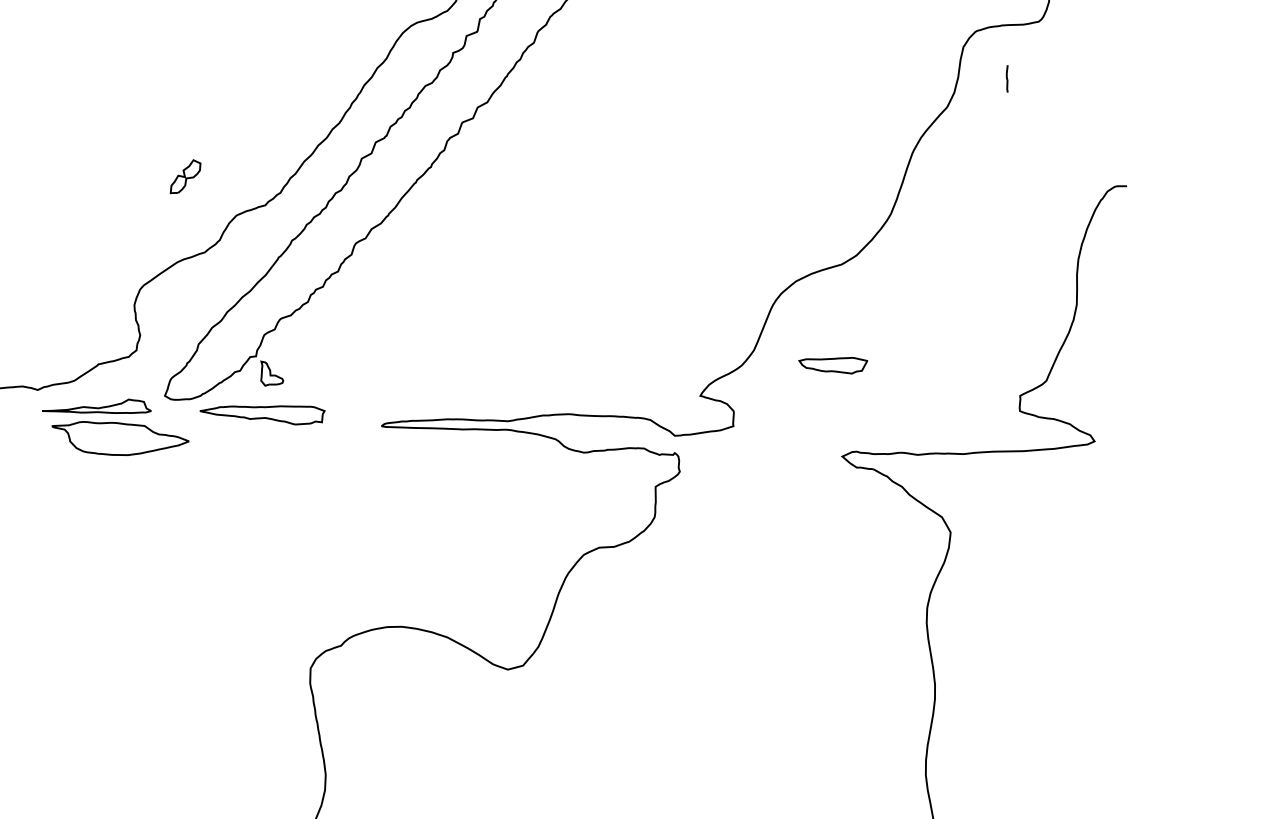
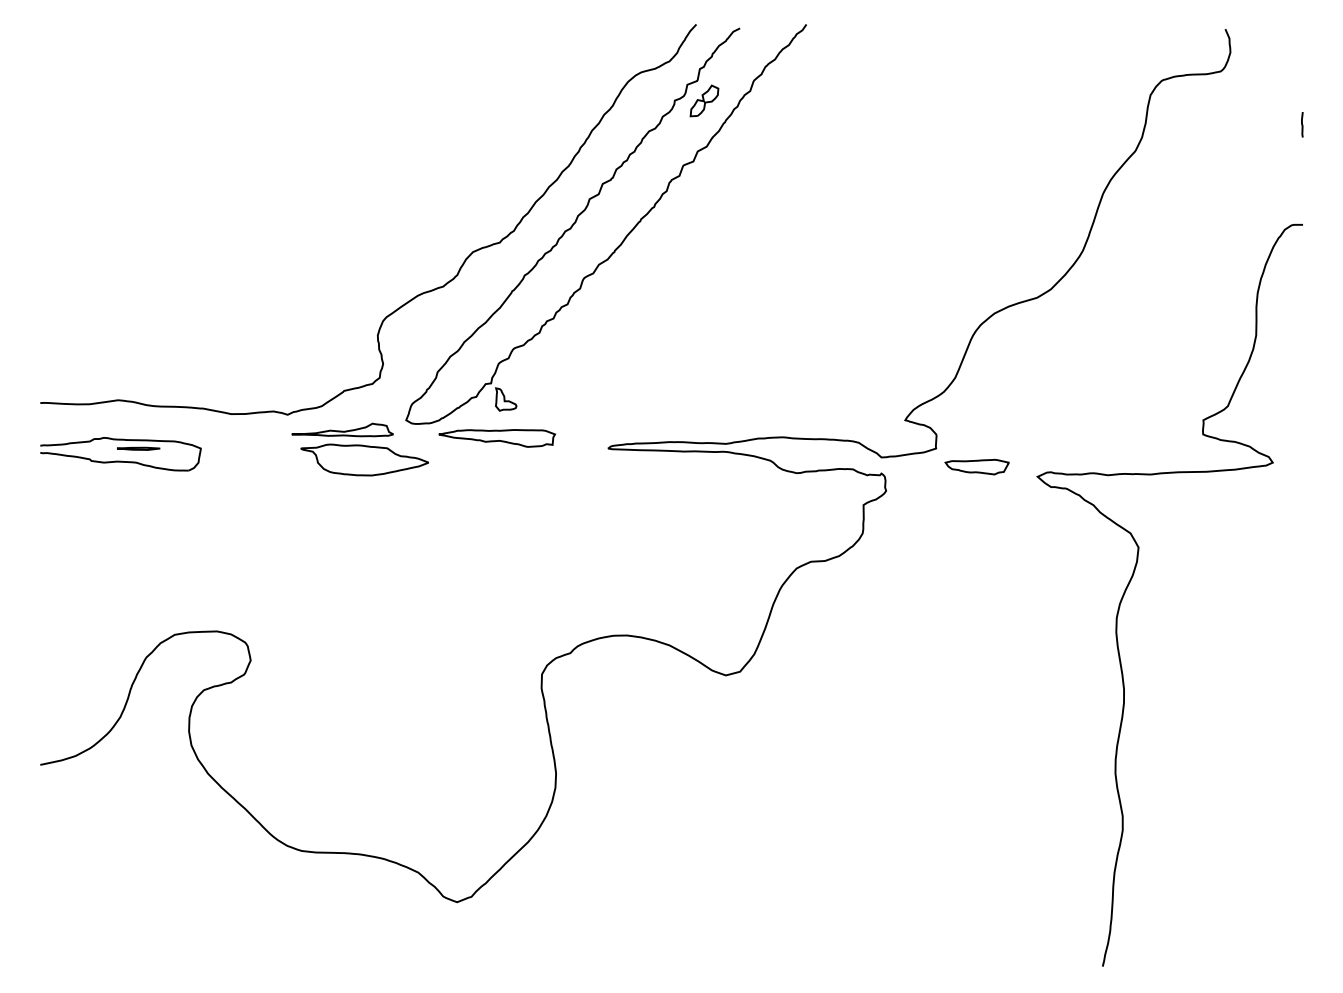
line: (1007, 78) -> (1302, 124), moved
part: (185, 176) -> (704, 100), moved
part: (832, 365) -> (976, 466), moved

